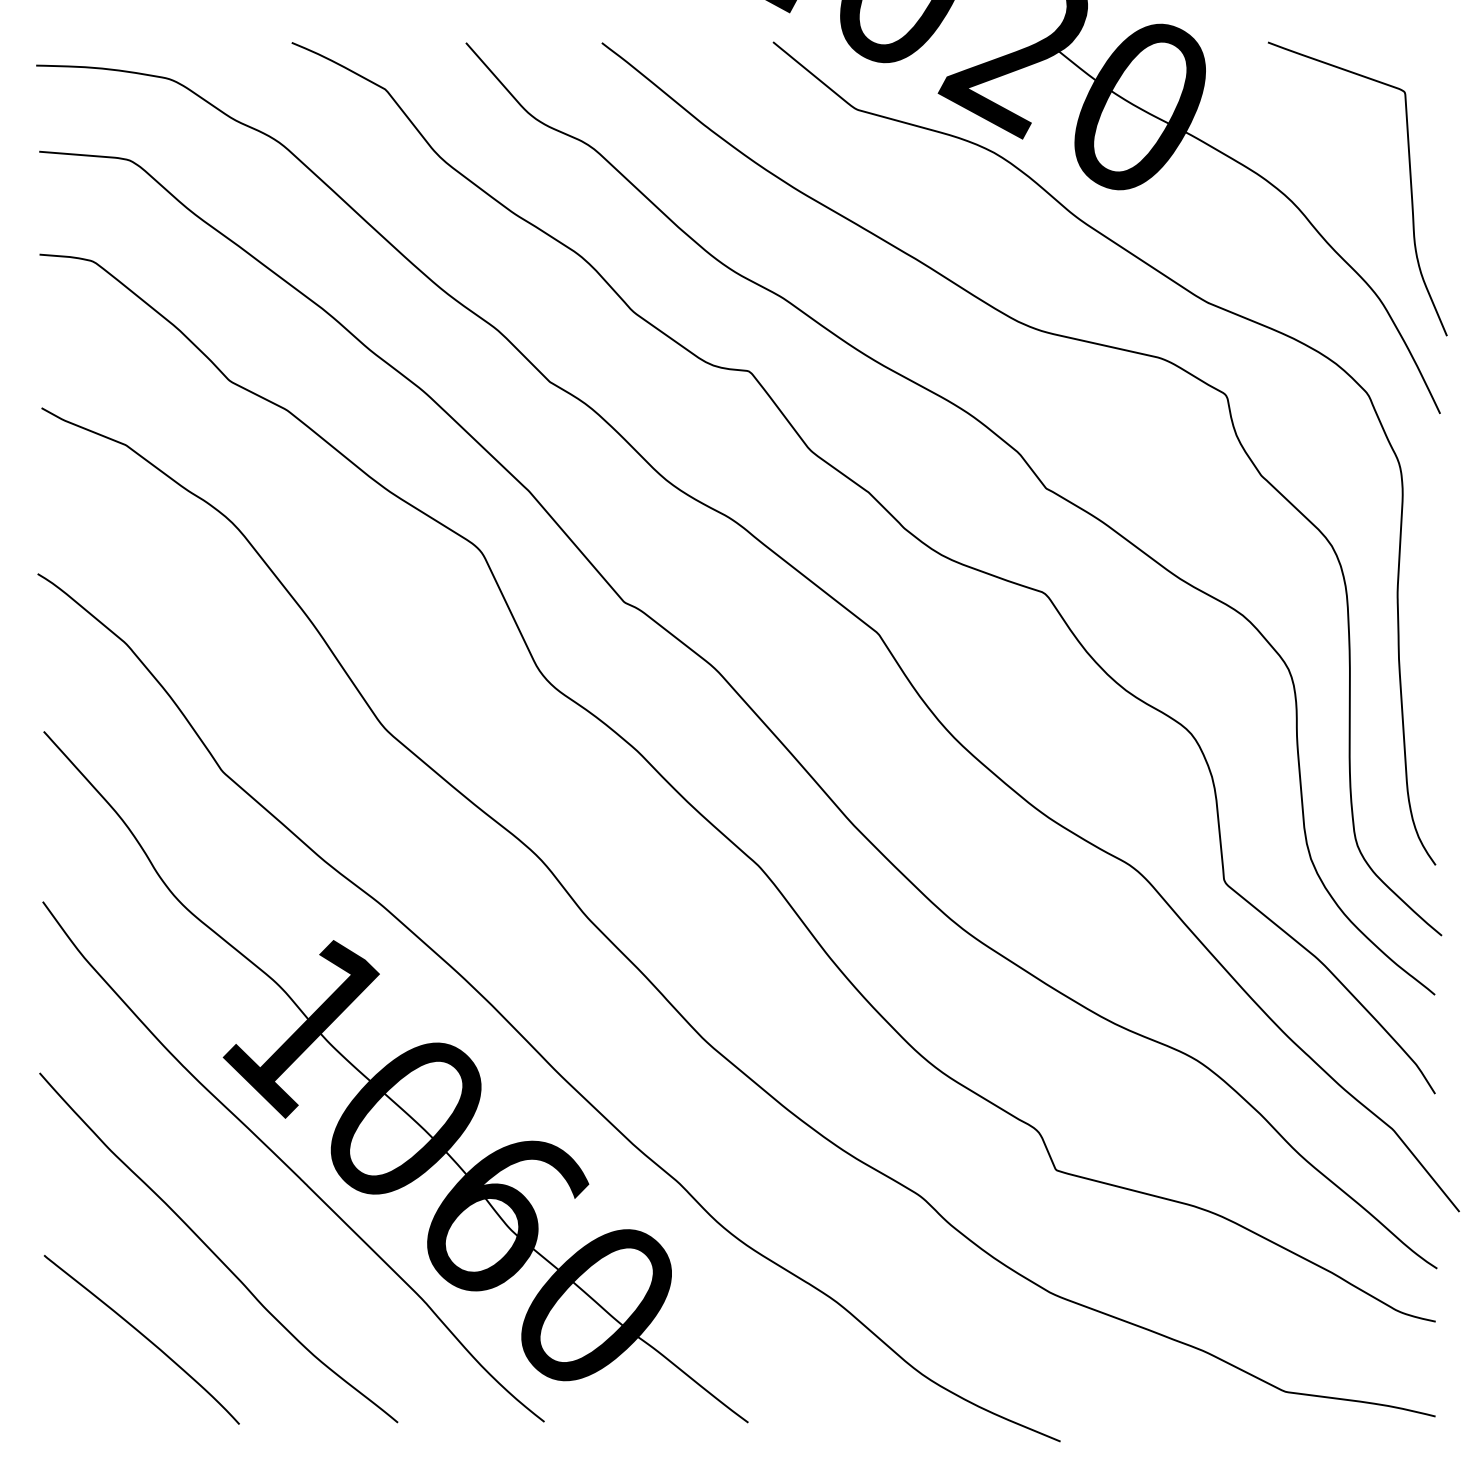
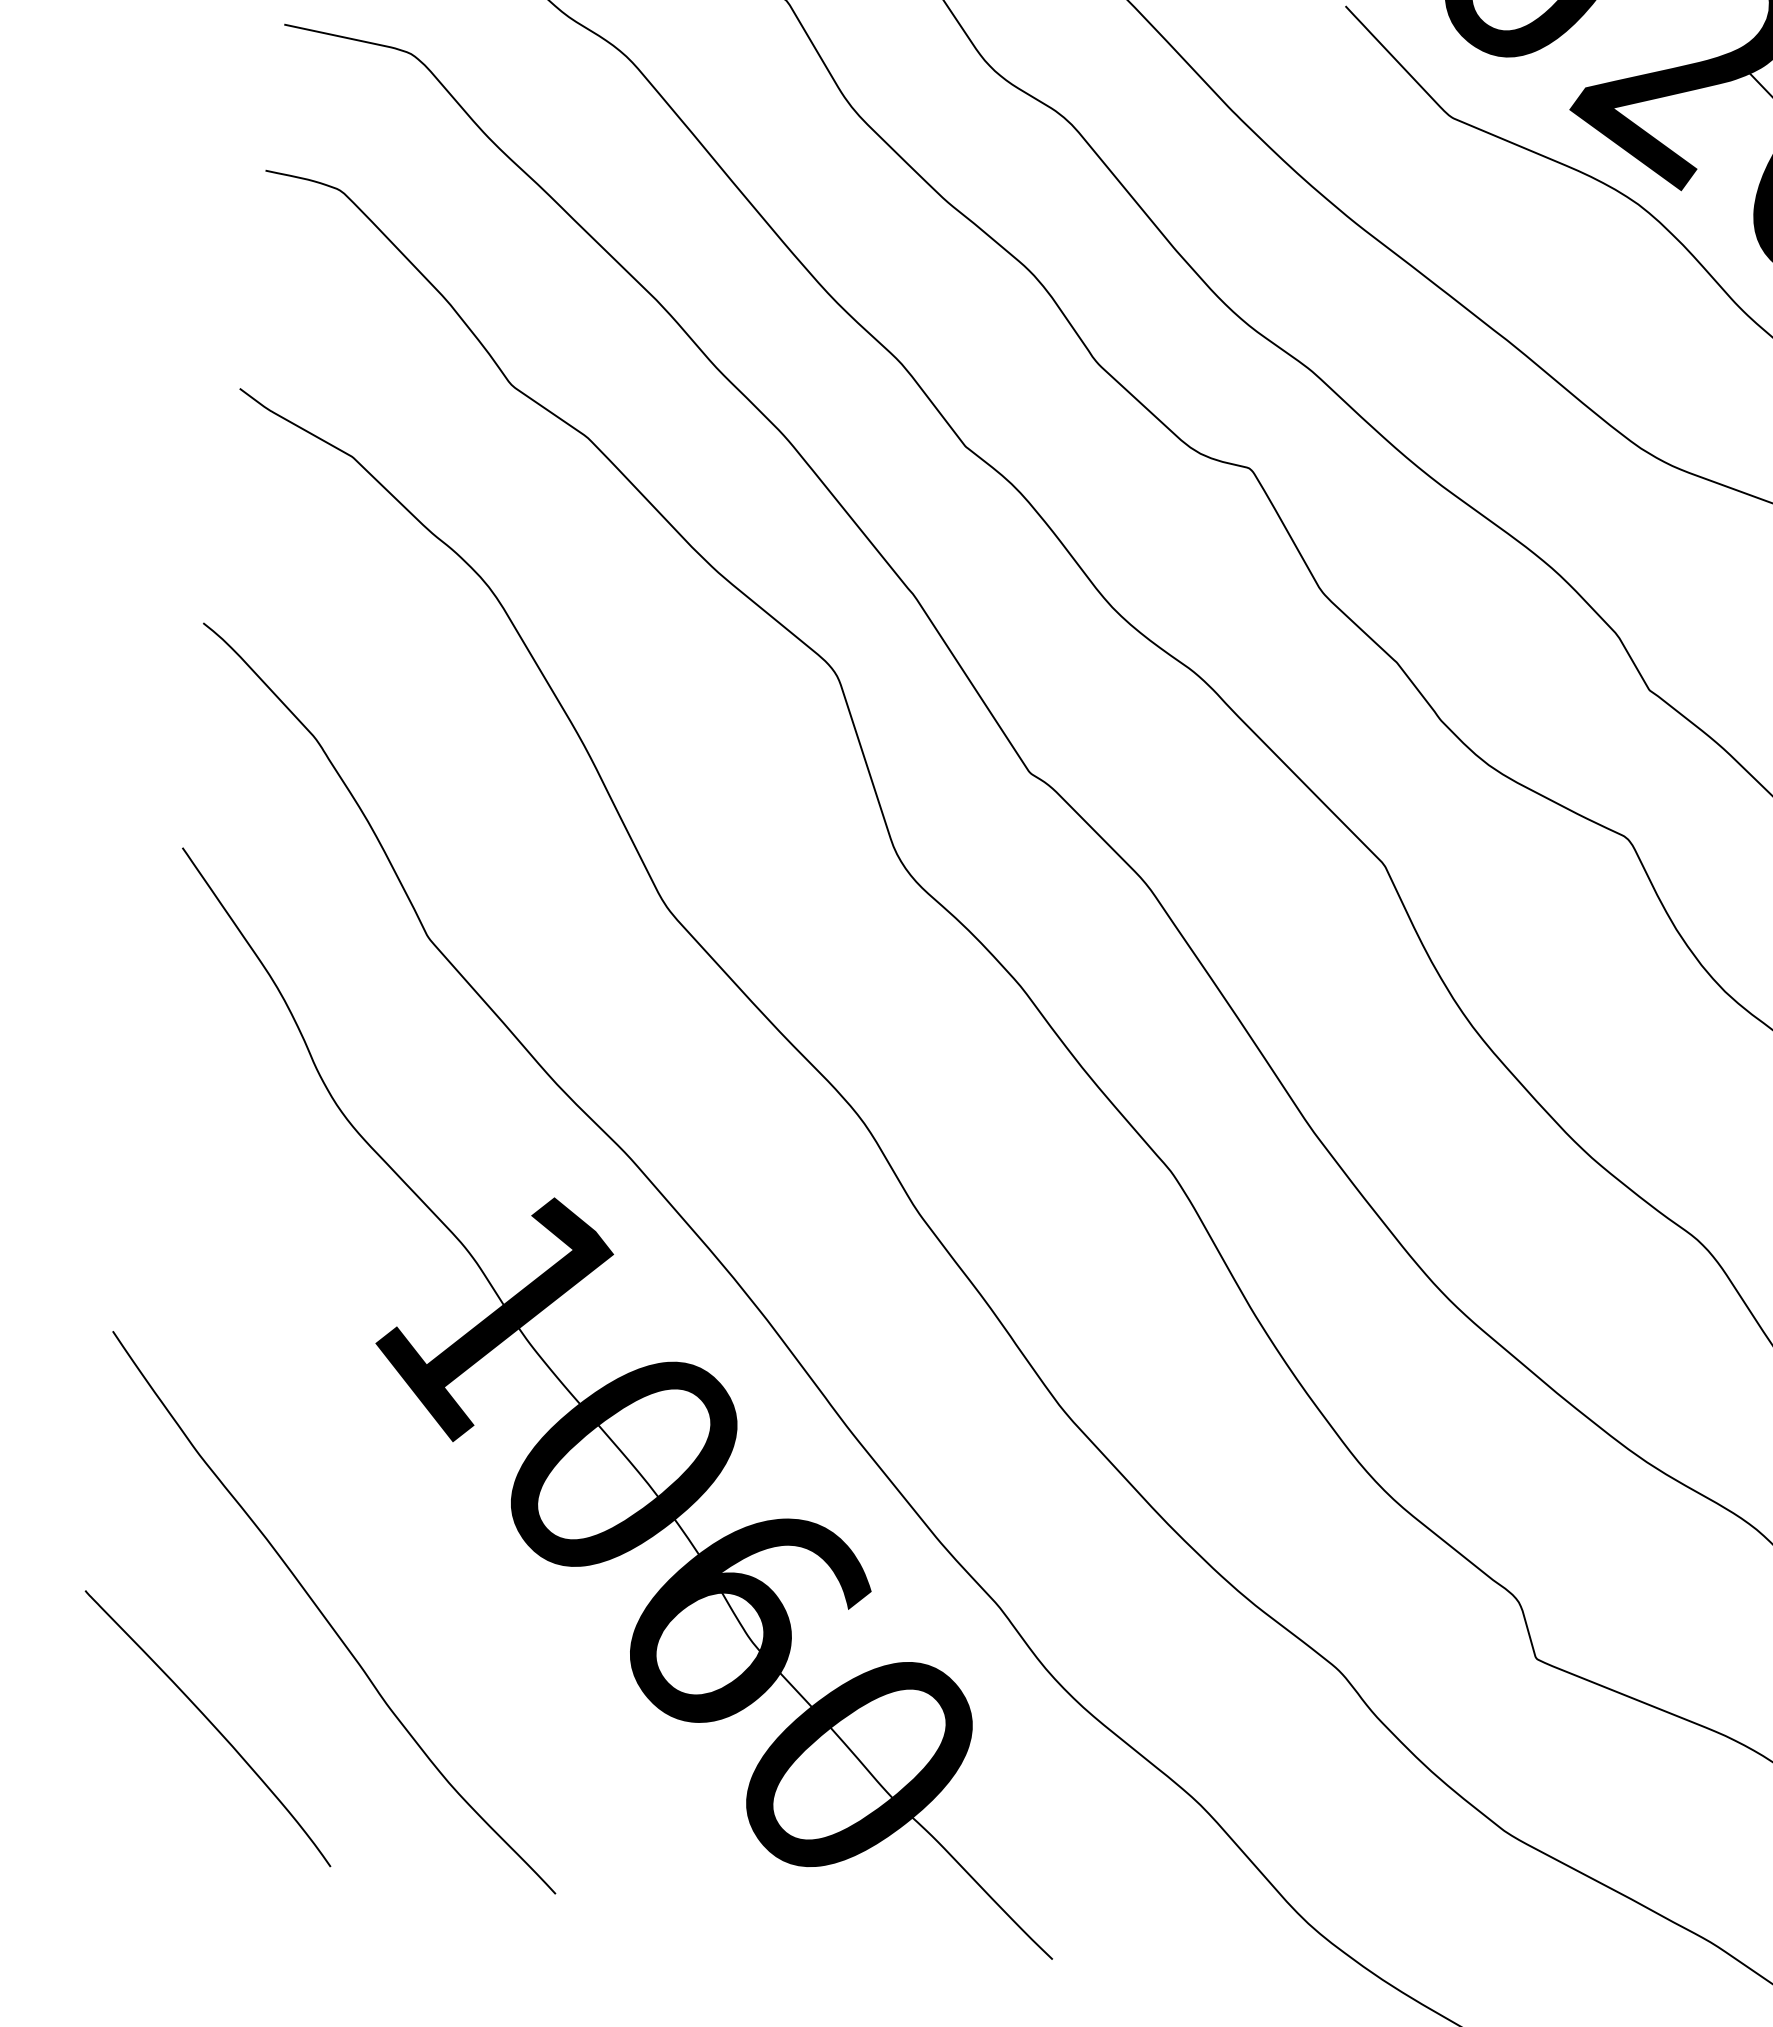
curve: (288, 1165) -> (448, 1508), removed

